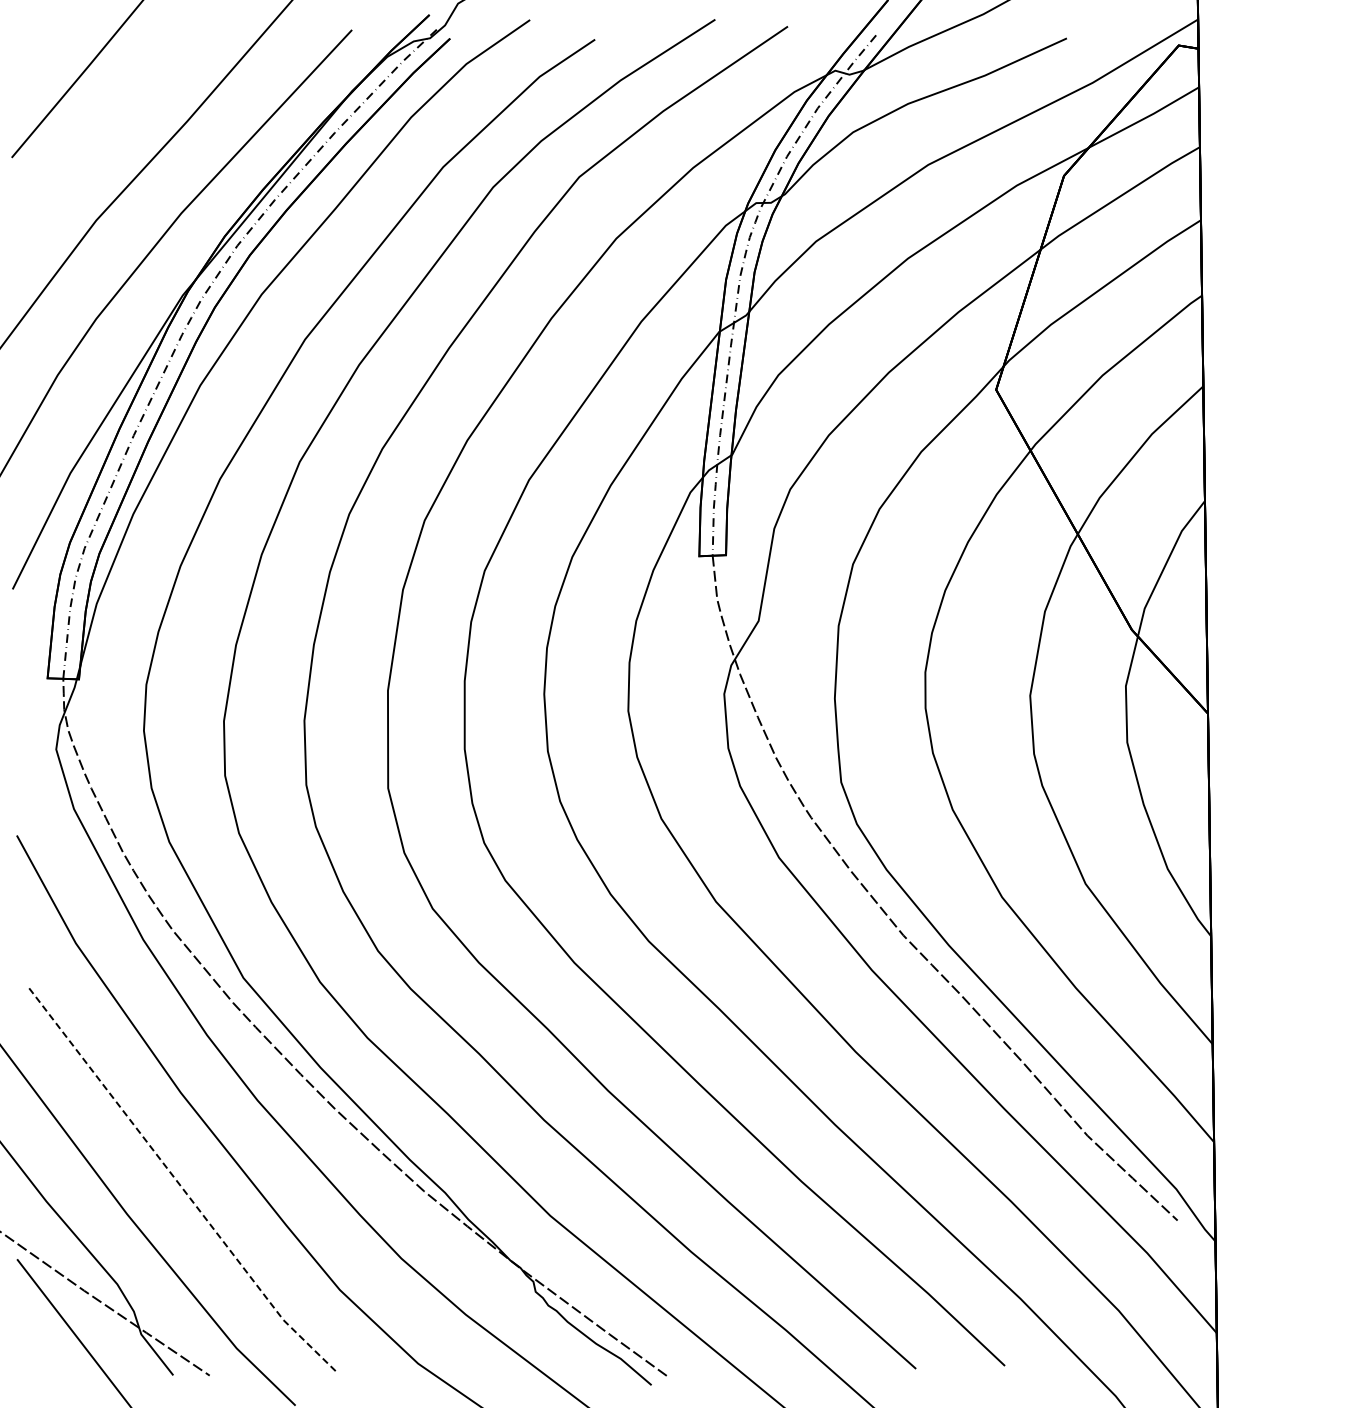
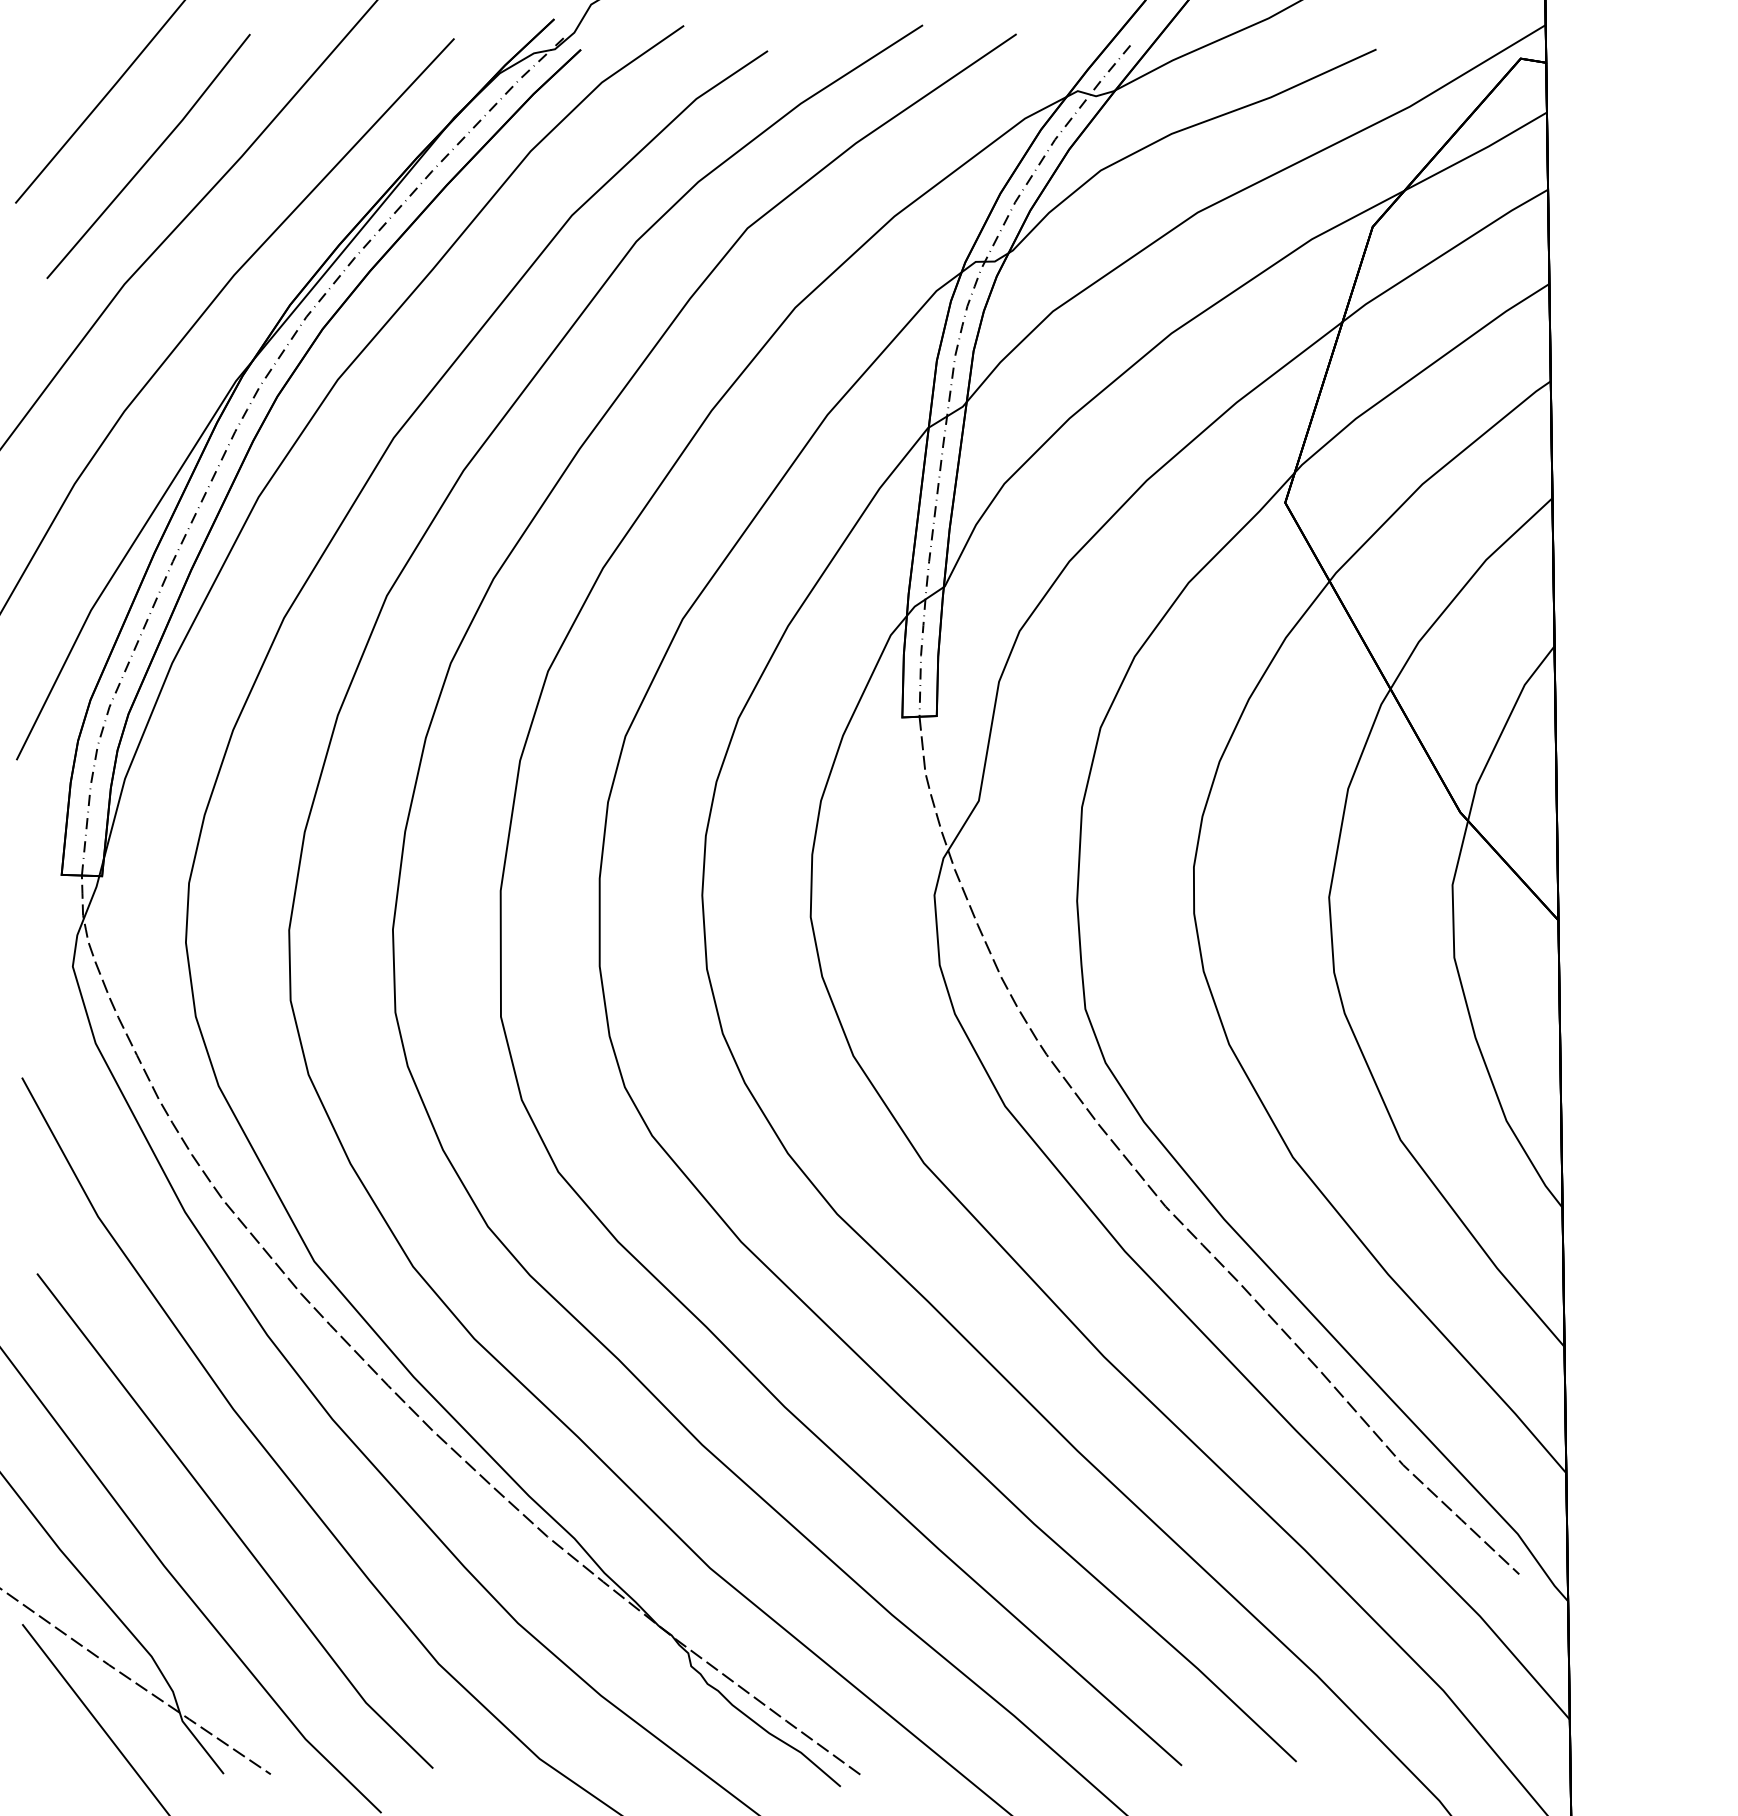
line: (115, 121) -> (149, 156), added
line: (178, 1183) -> (230, 1526), dashed -> solid

